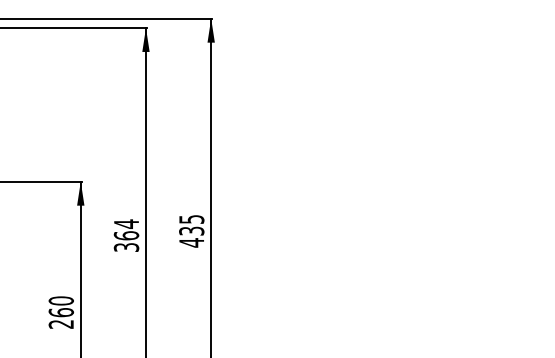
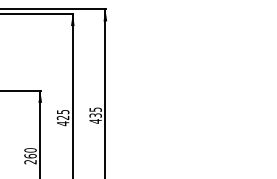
text: (125, 235) -> (62, 117), 364 -> 425

